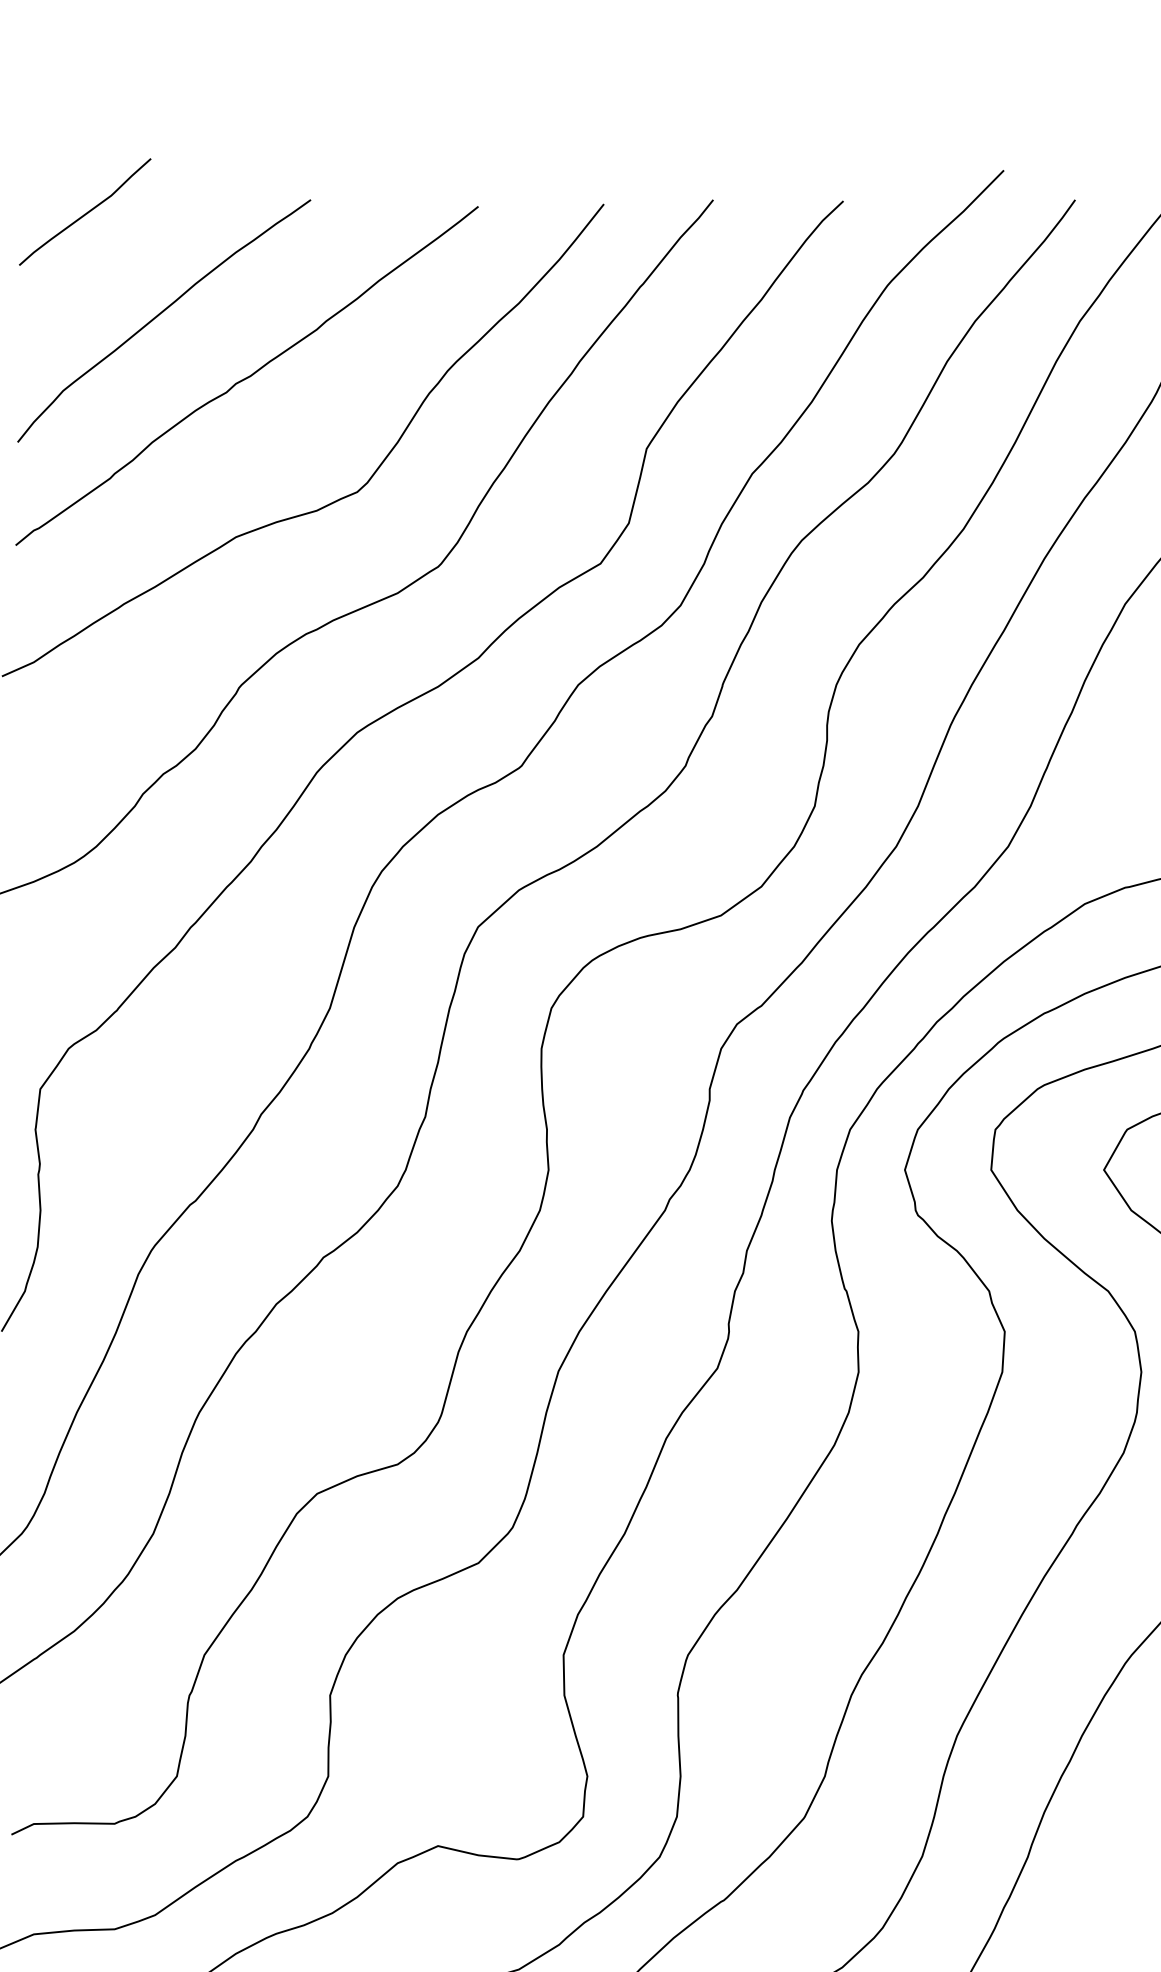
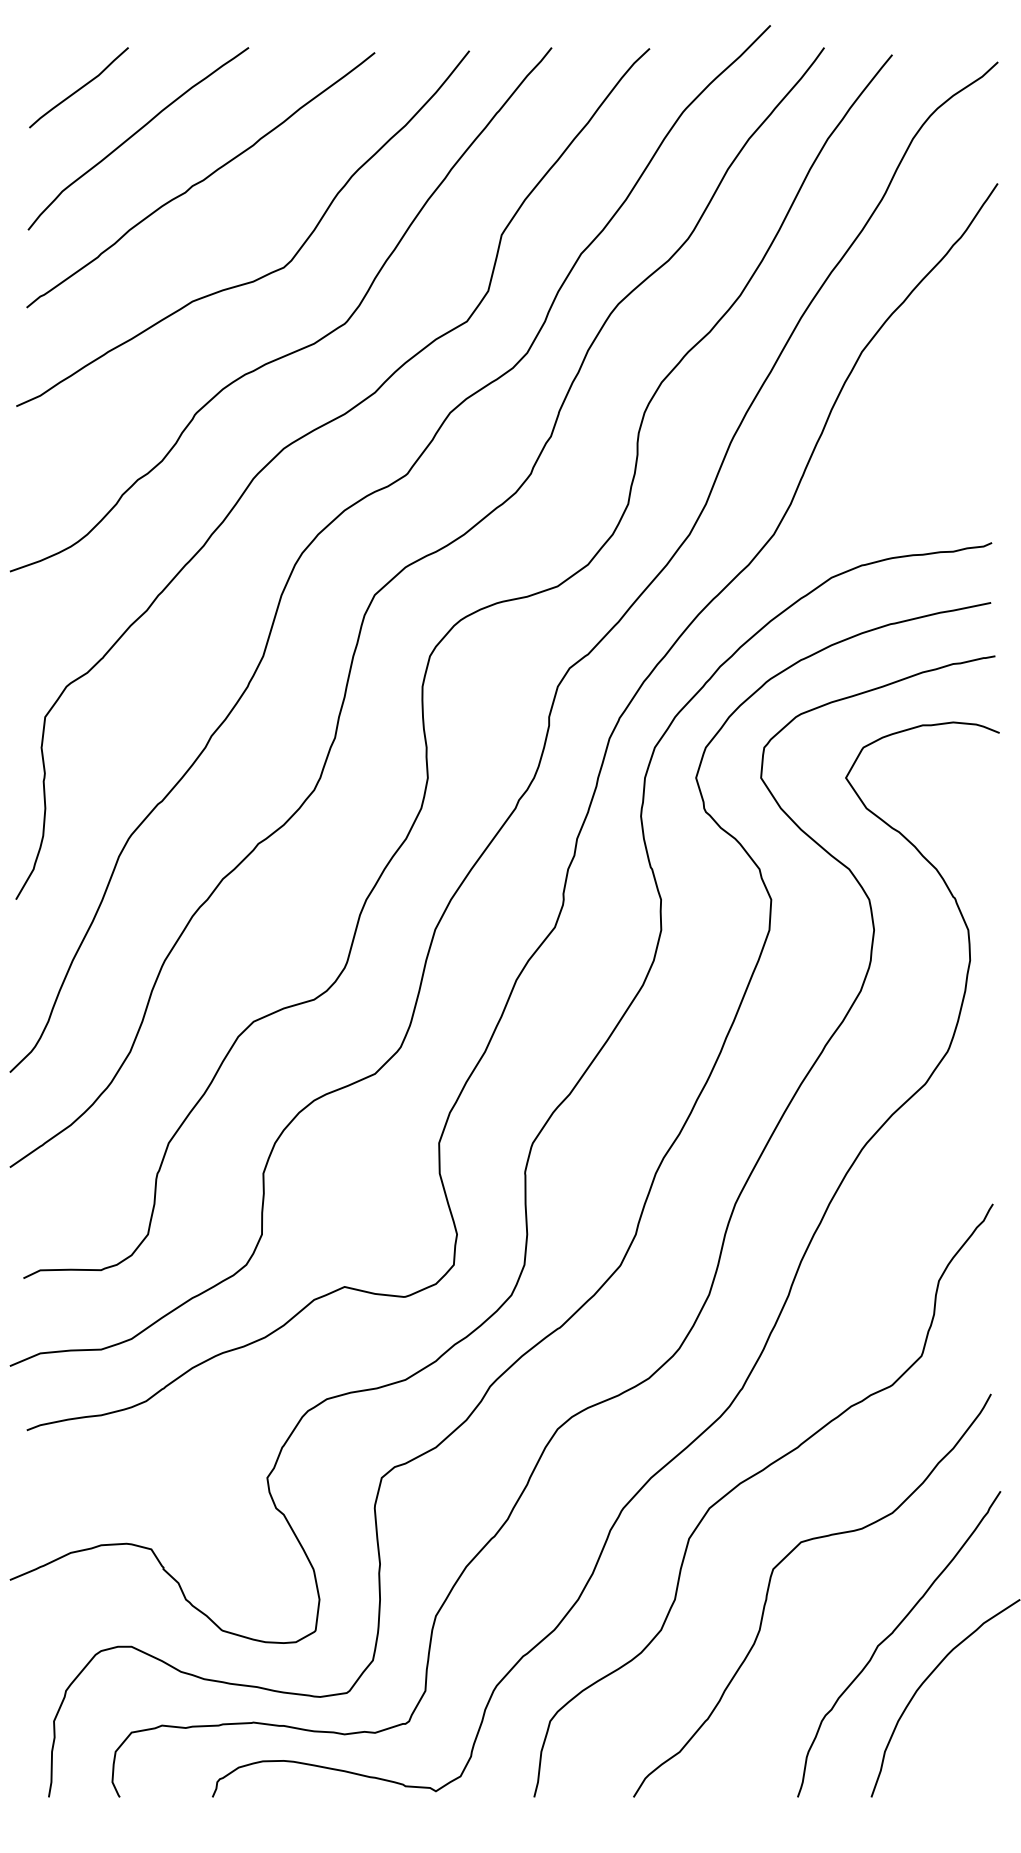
curve: (84, 212) -> (78, 88), moved

